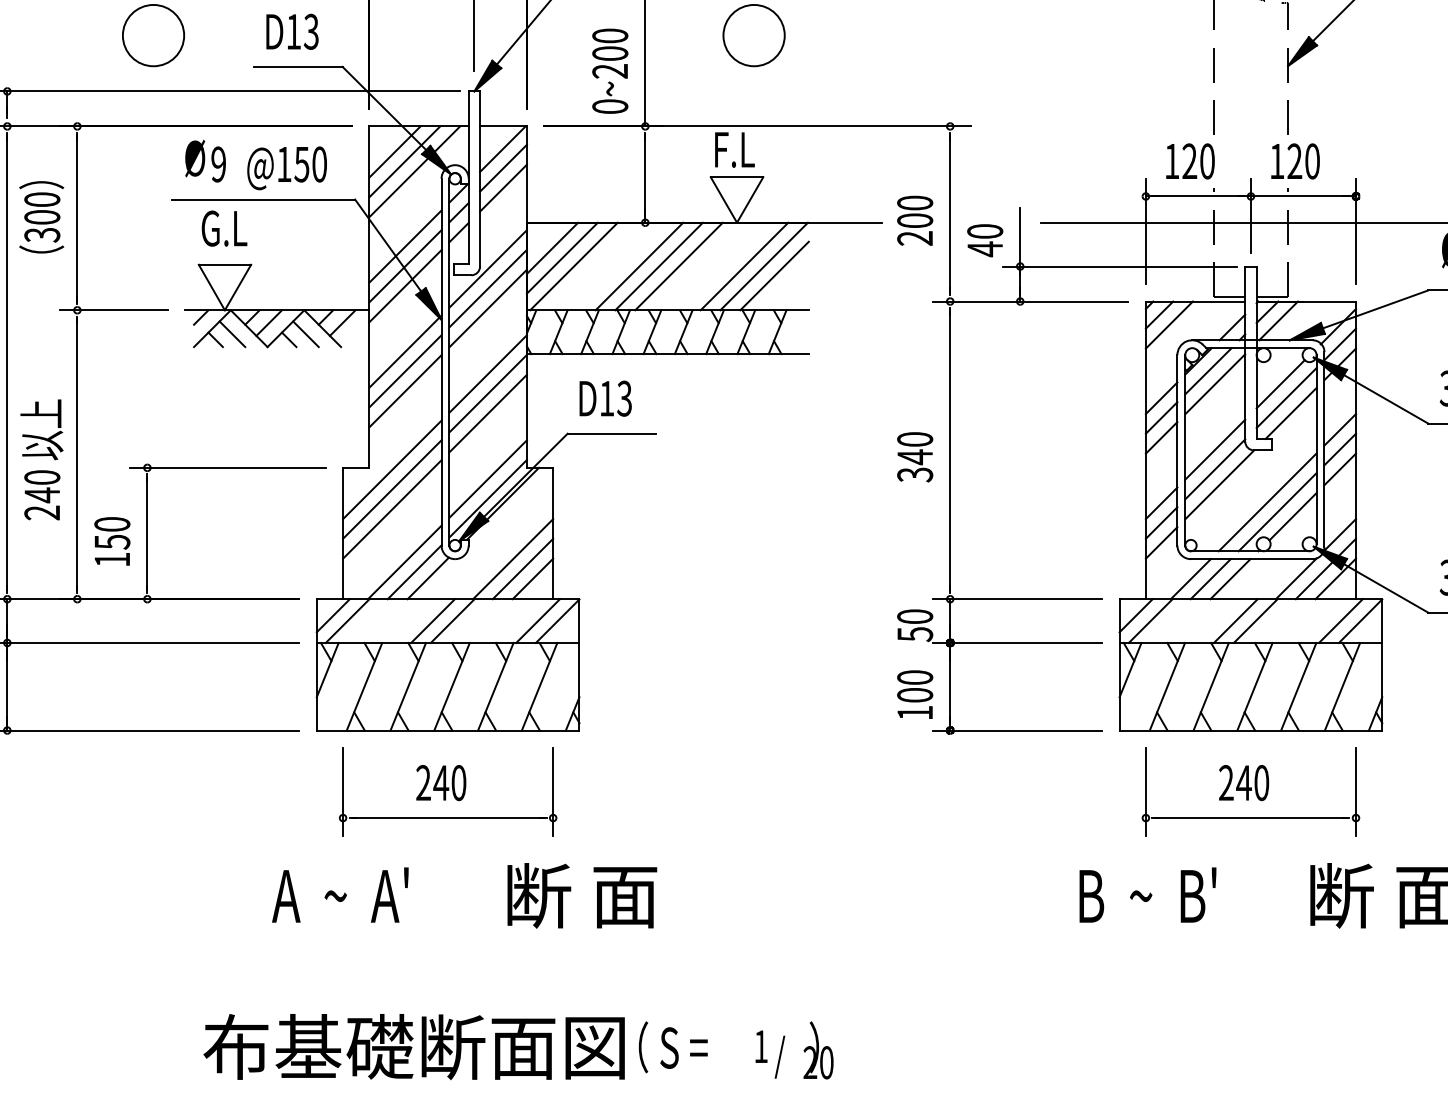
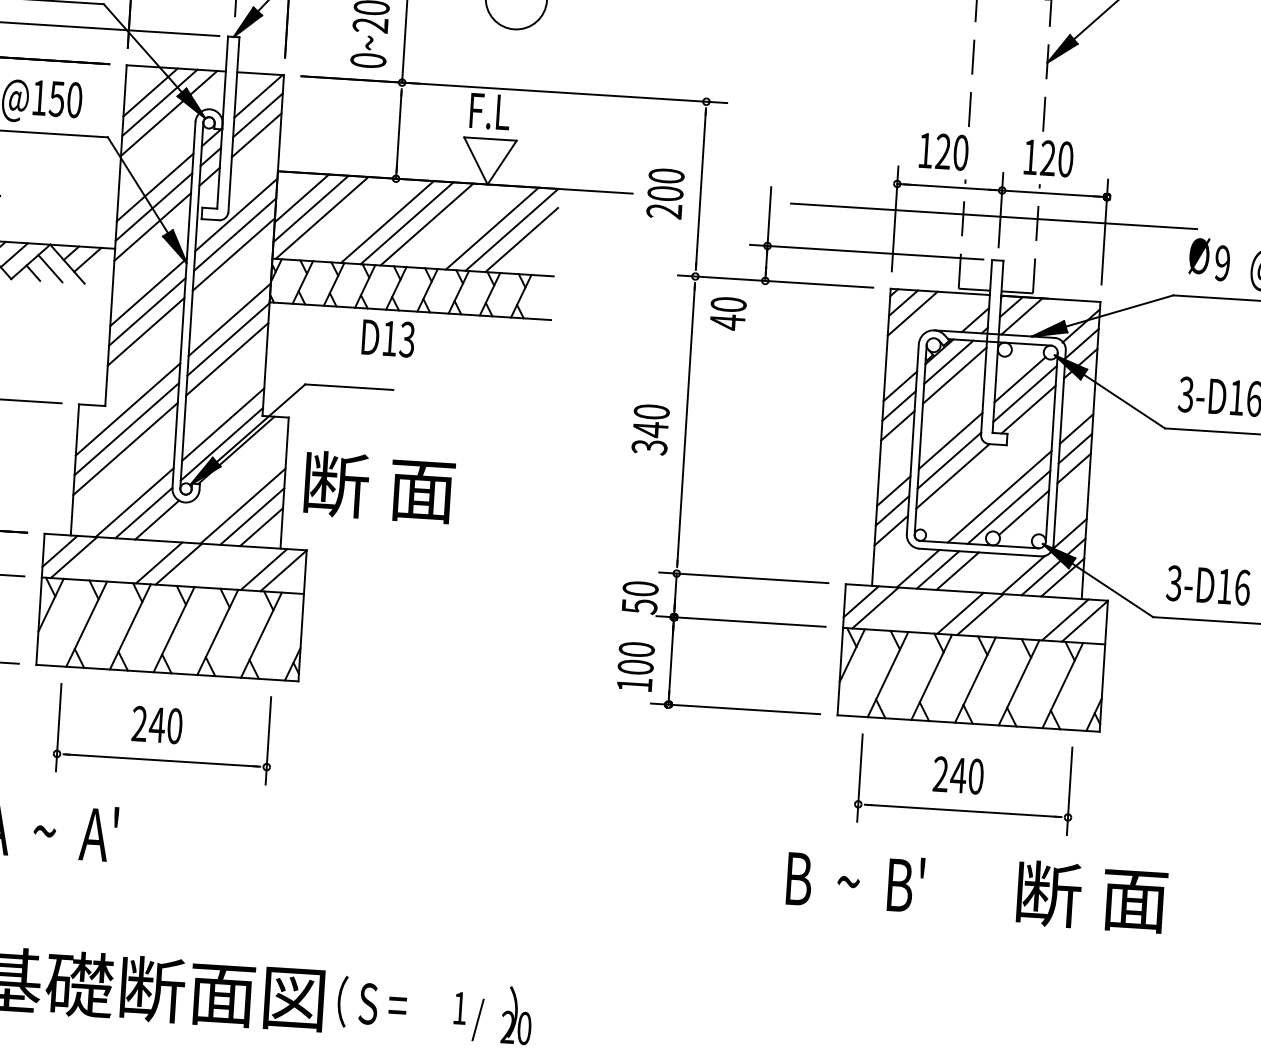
text: (985, 240) -> (728, 313), moved
text: (605, 398) -> (388, 338), moved
text: (582, 895) -> (379, 487), moved

